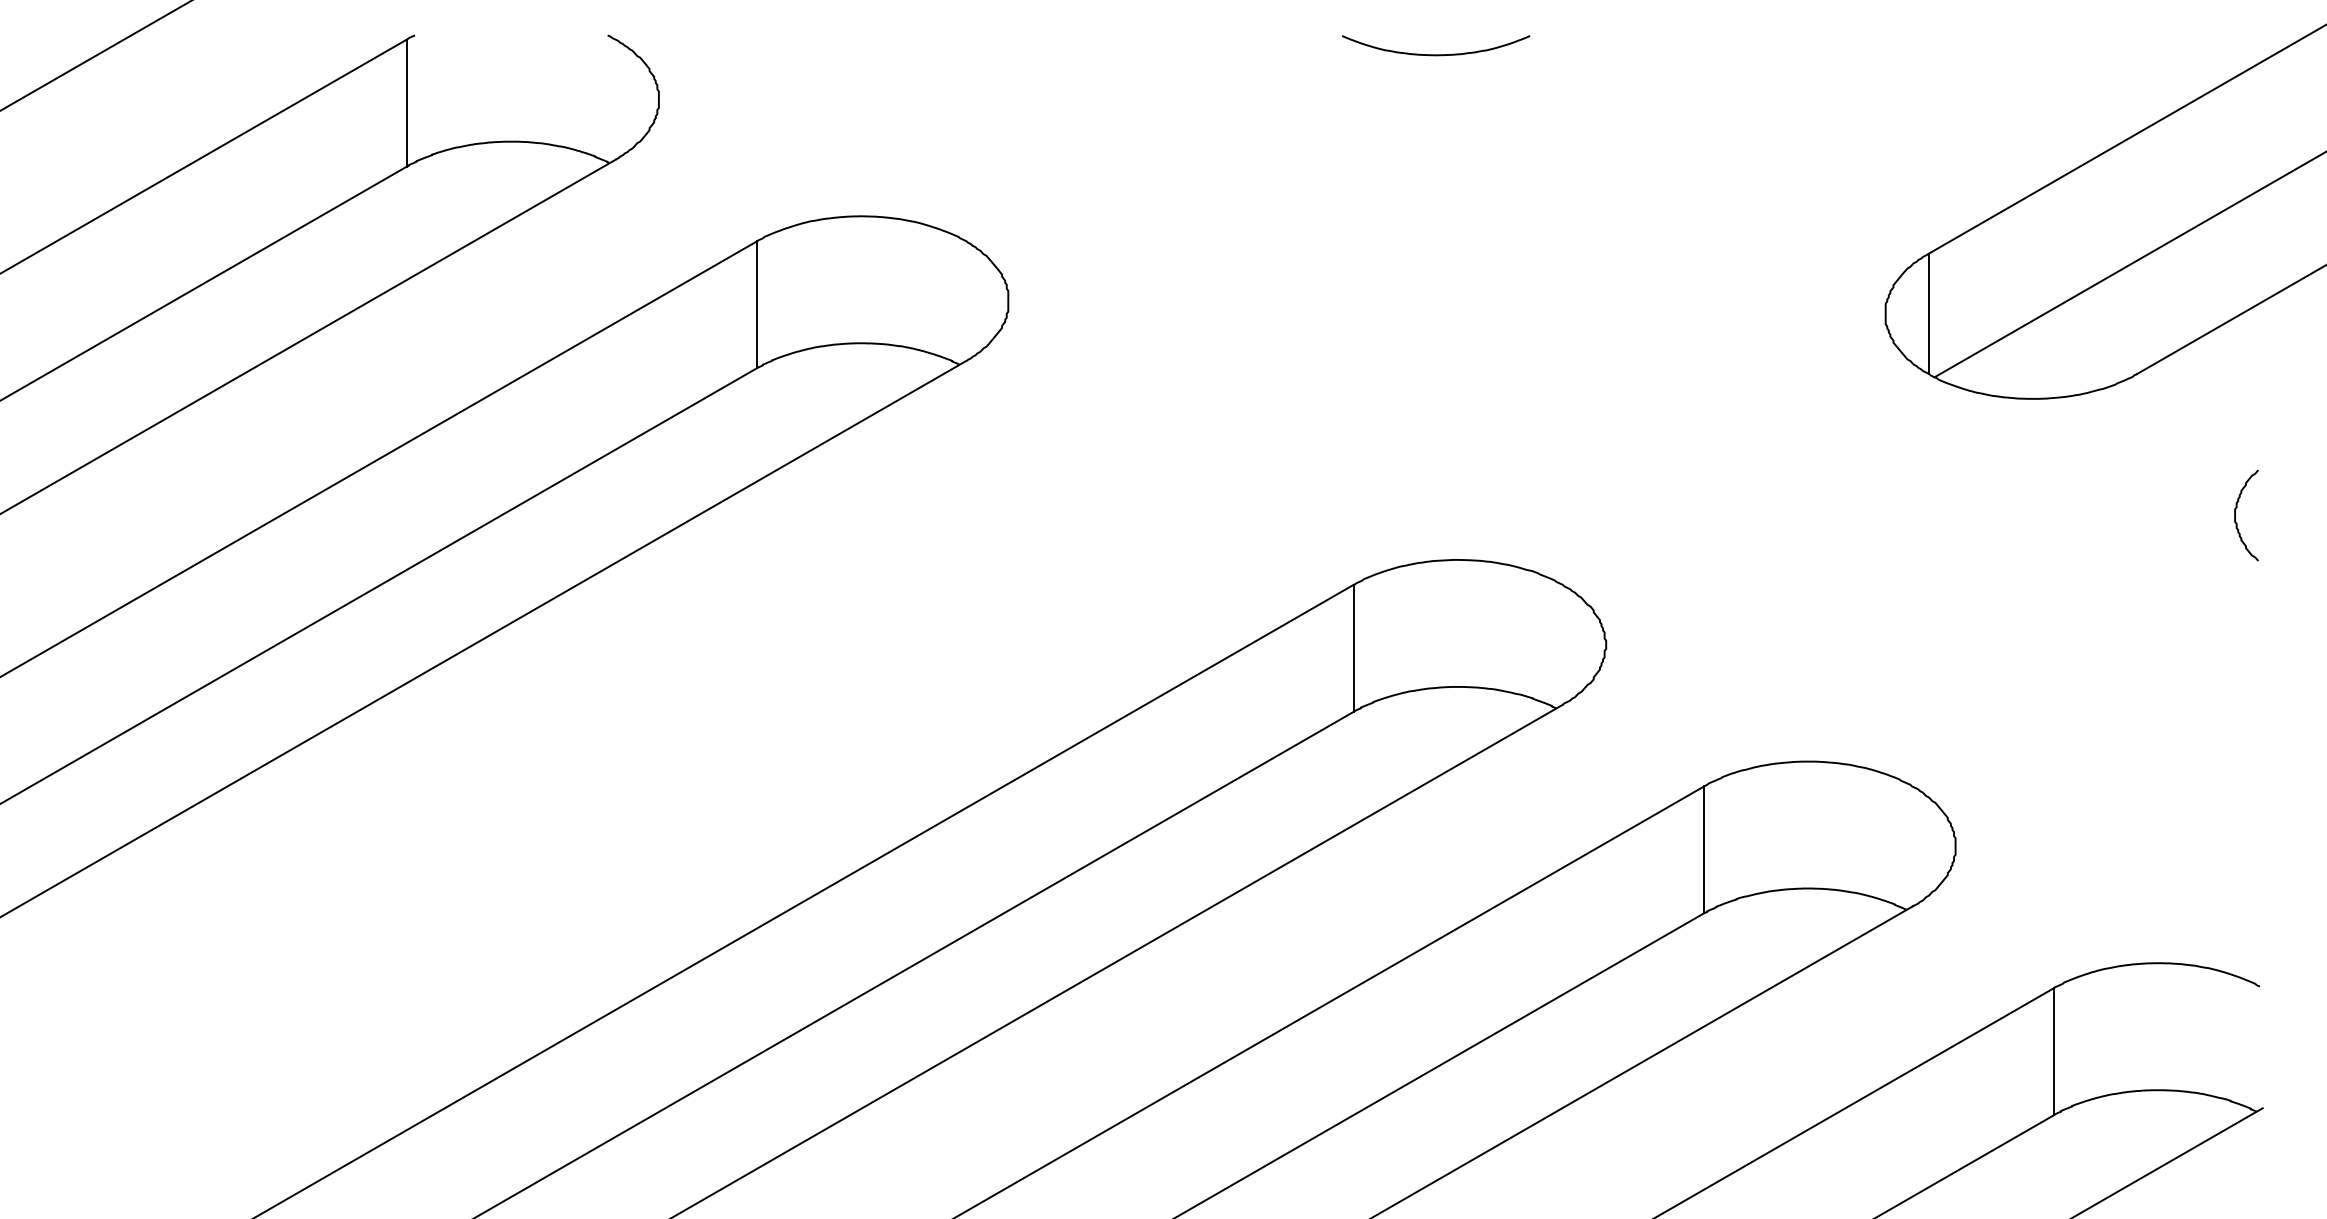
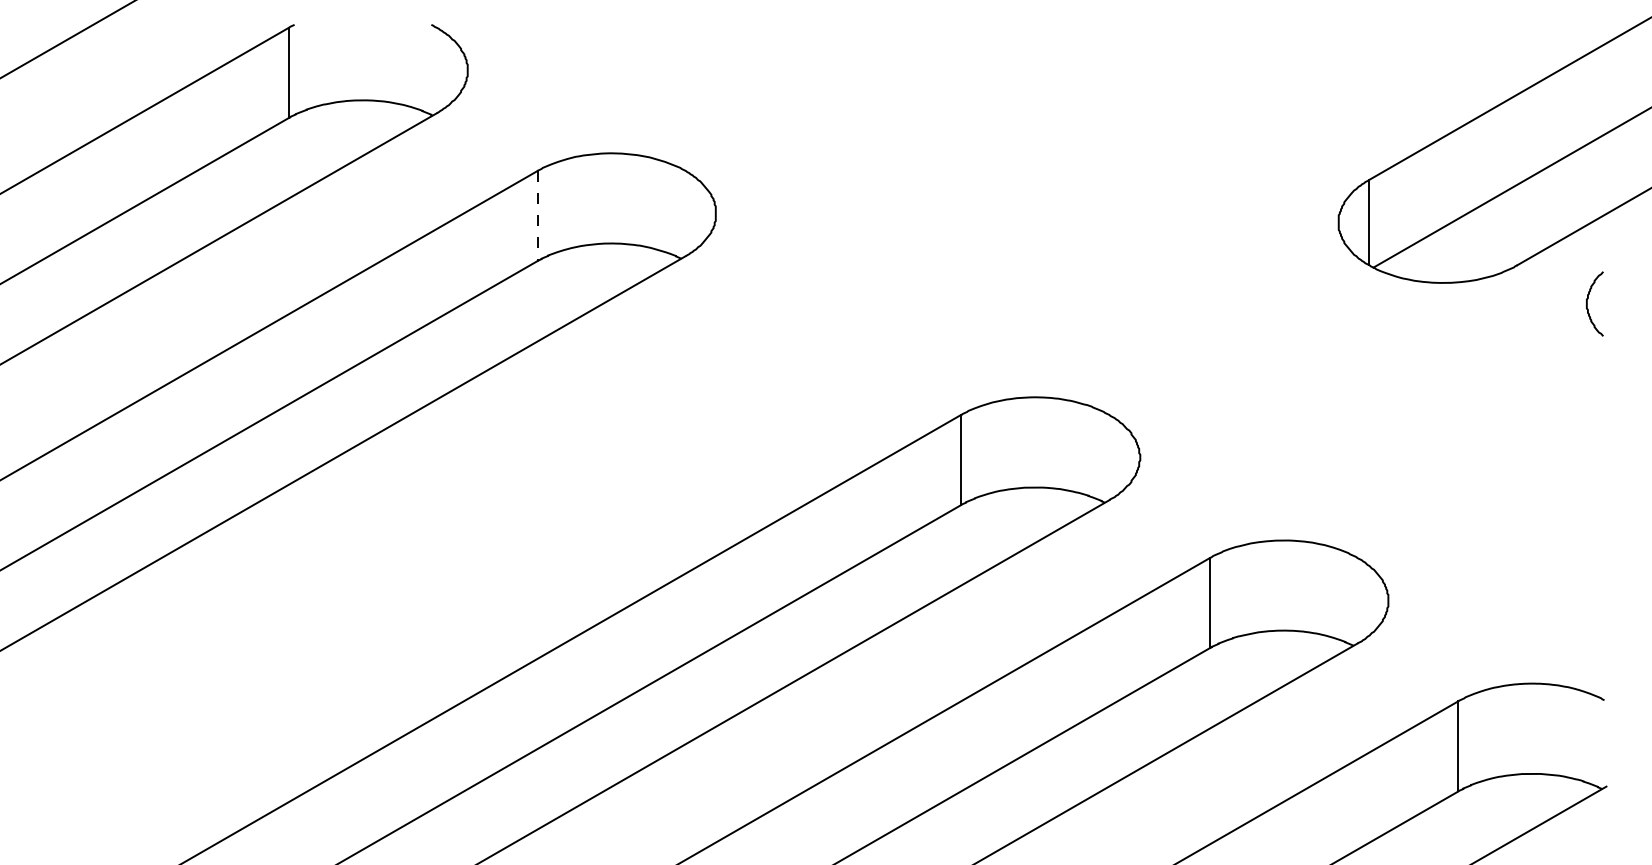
curve: (1436, 54) -> (1019, 38), removed
line: (757, 305) -> (537, 216), solid -> dashed
curve: (2235, 515) -> (1587, 303), moved

